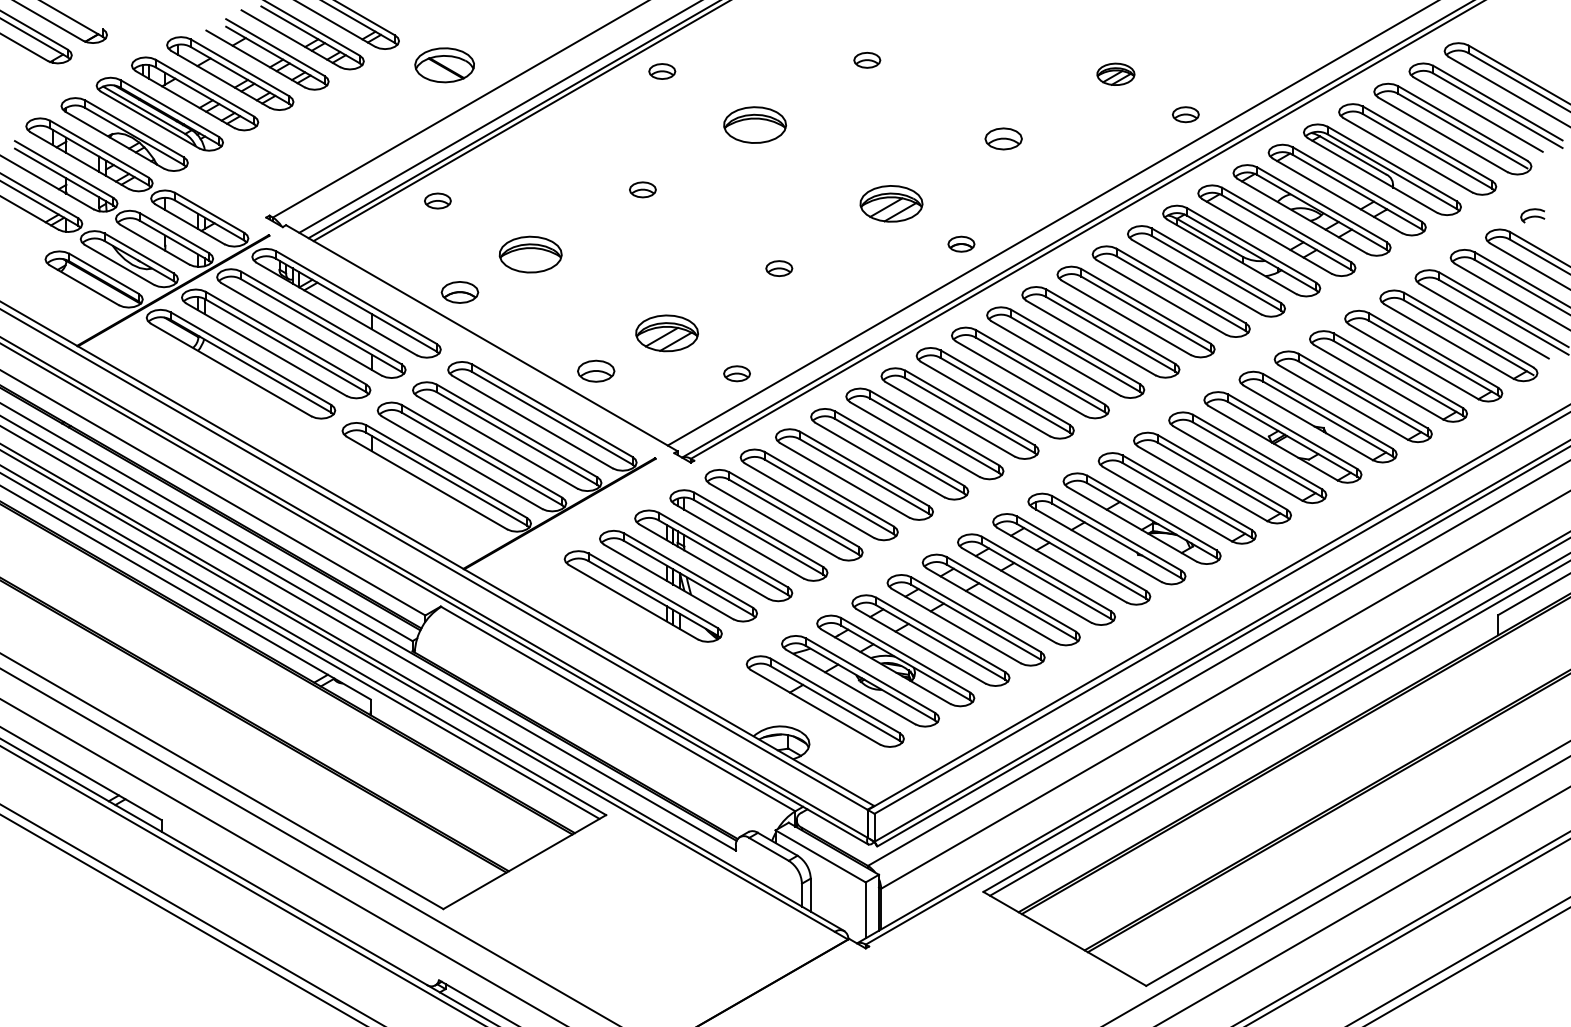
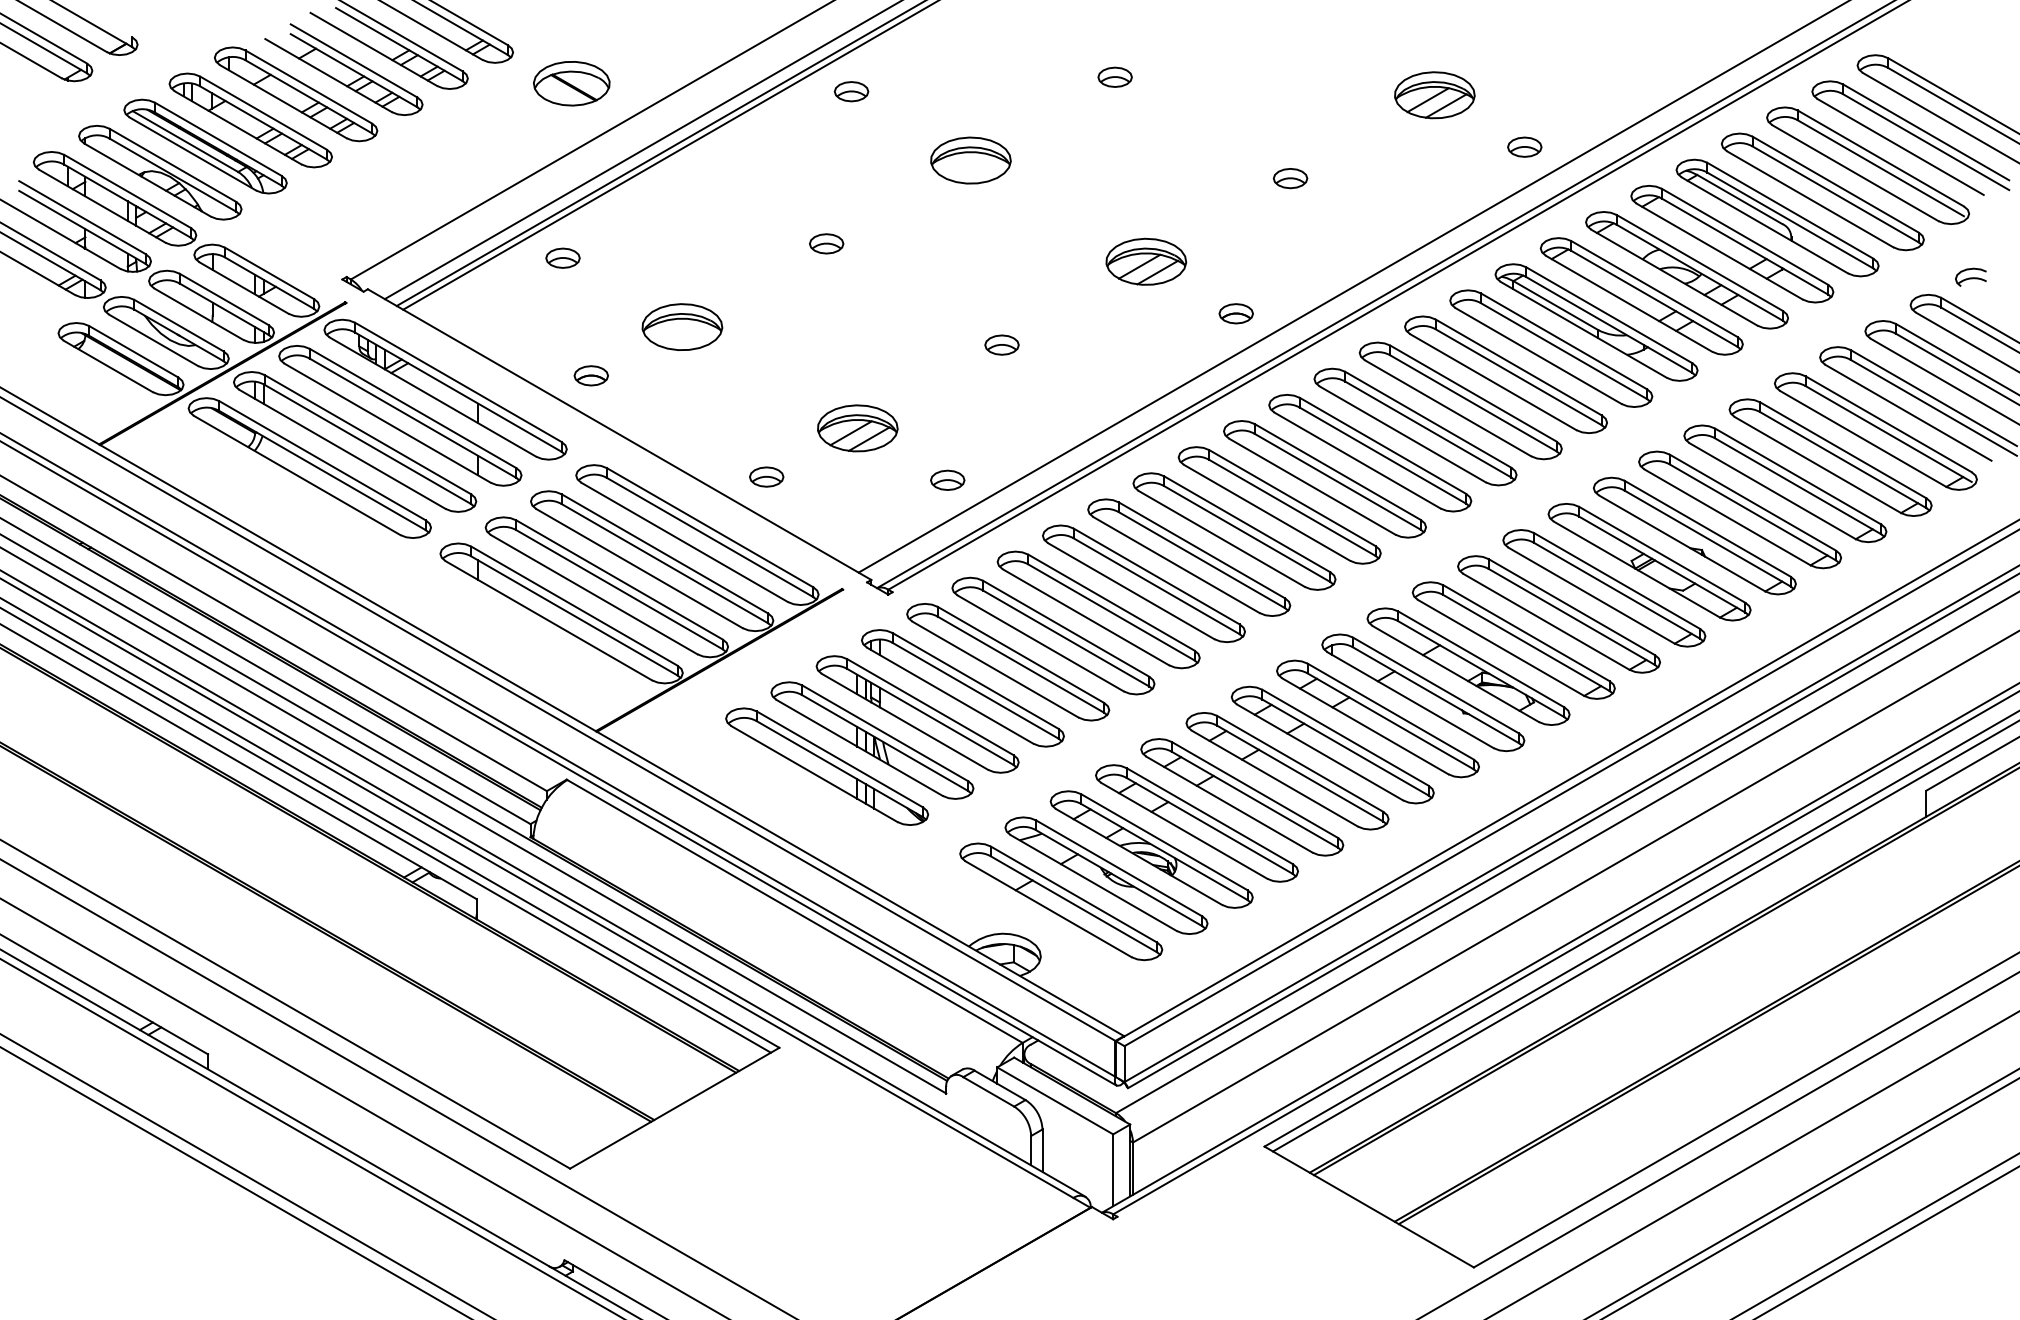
part: (1115, 74) -> (1434, 95), size x1.67
part: (1003, 139) -> (1290, 178), size x0.71
part: (459, 292) -> (590, 375), size x0.71
part: (596, 370) -> (766, 476), size x0.71

